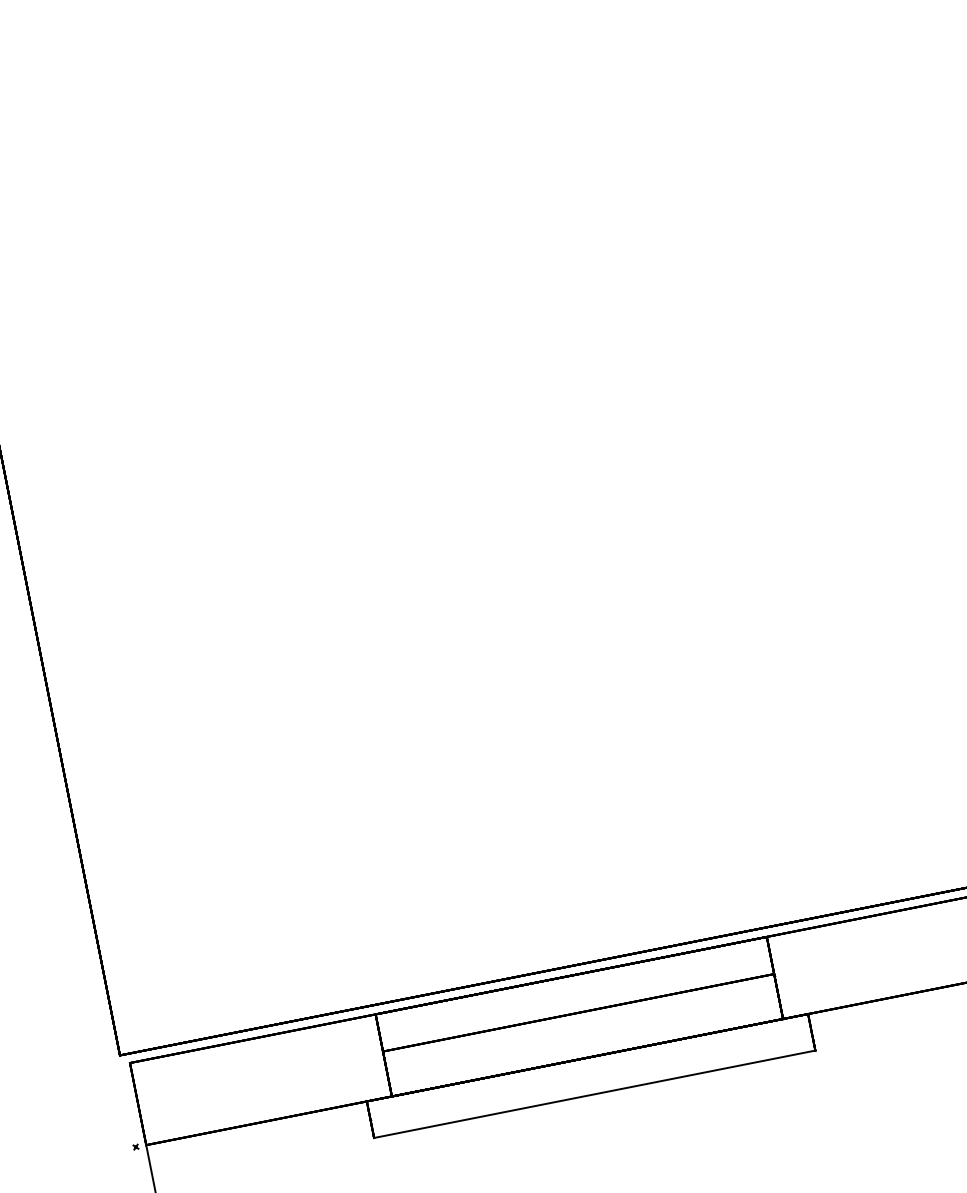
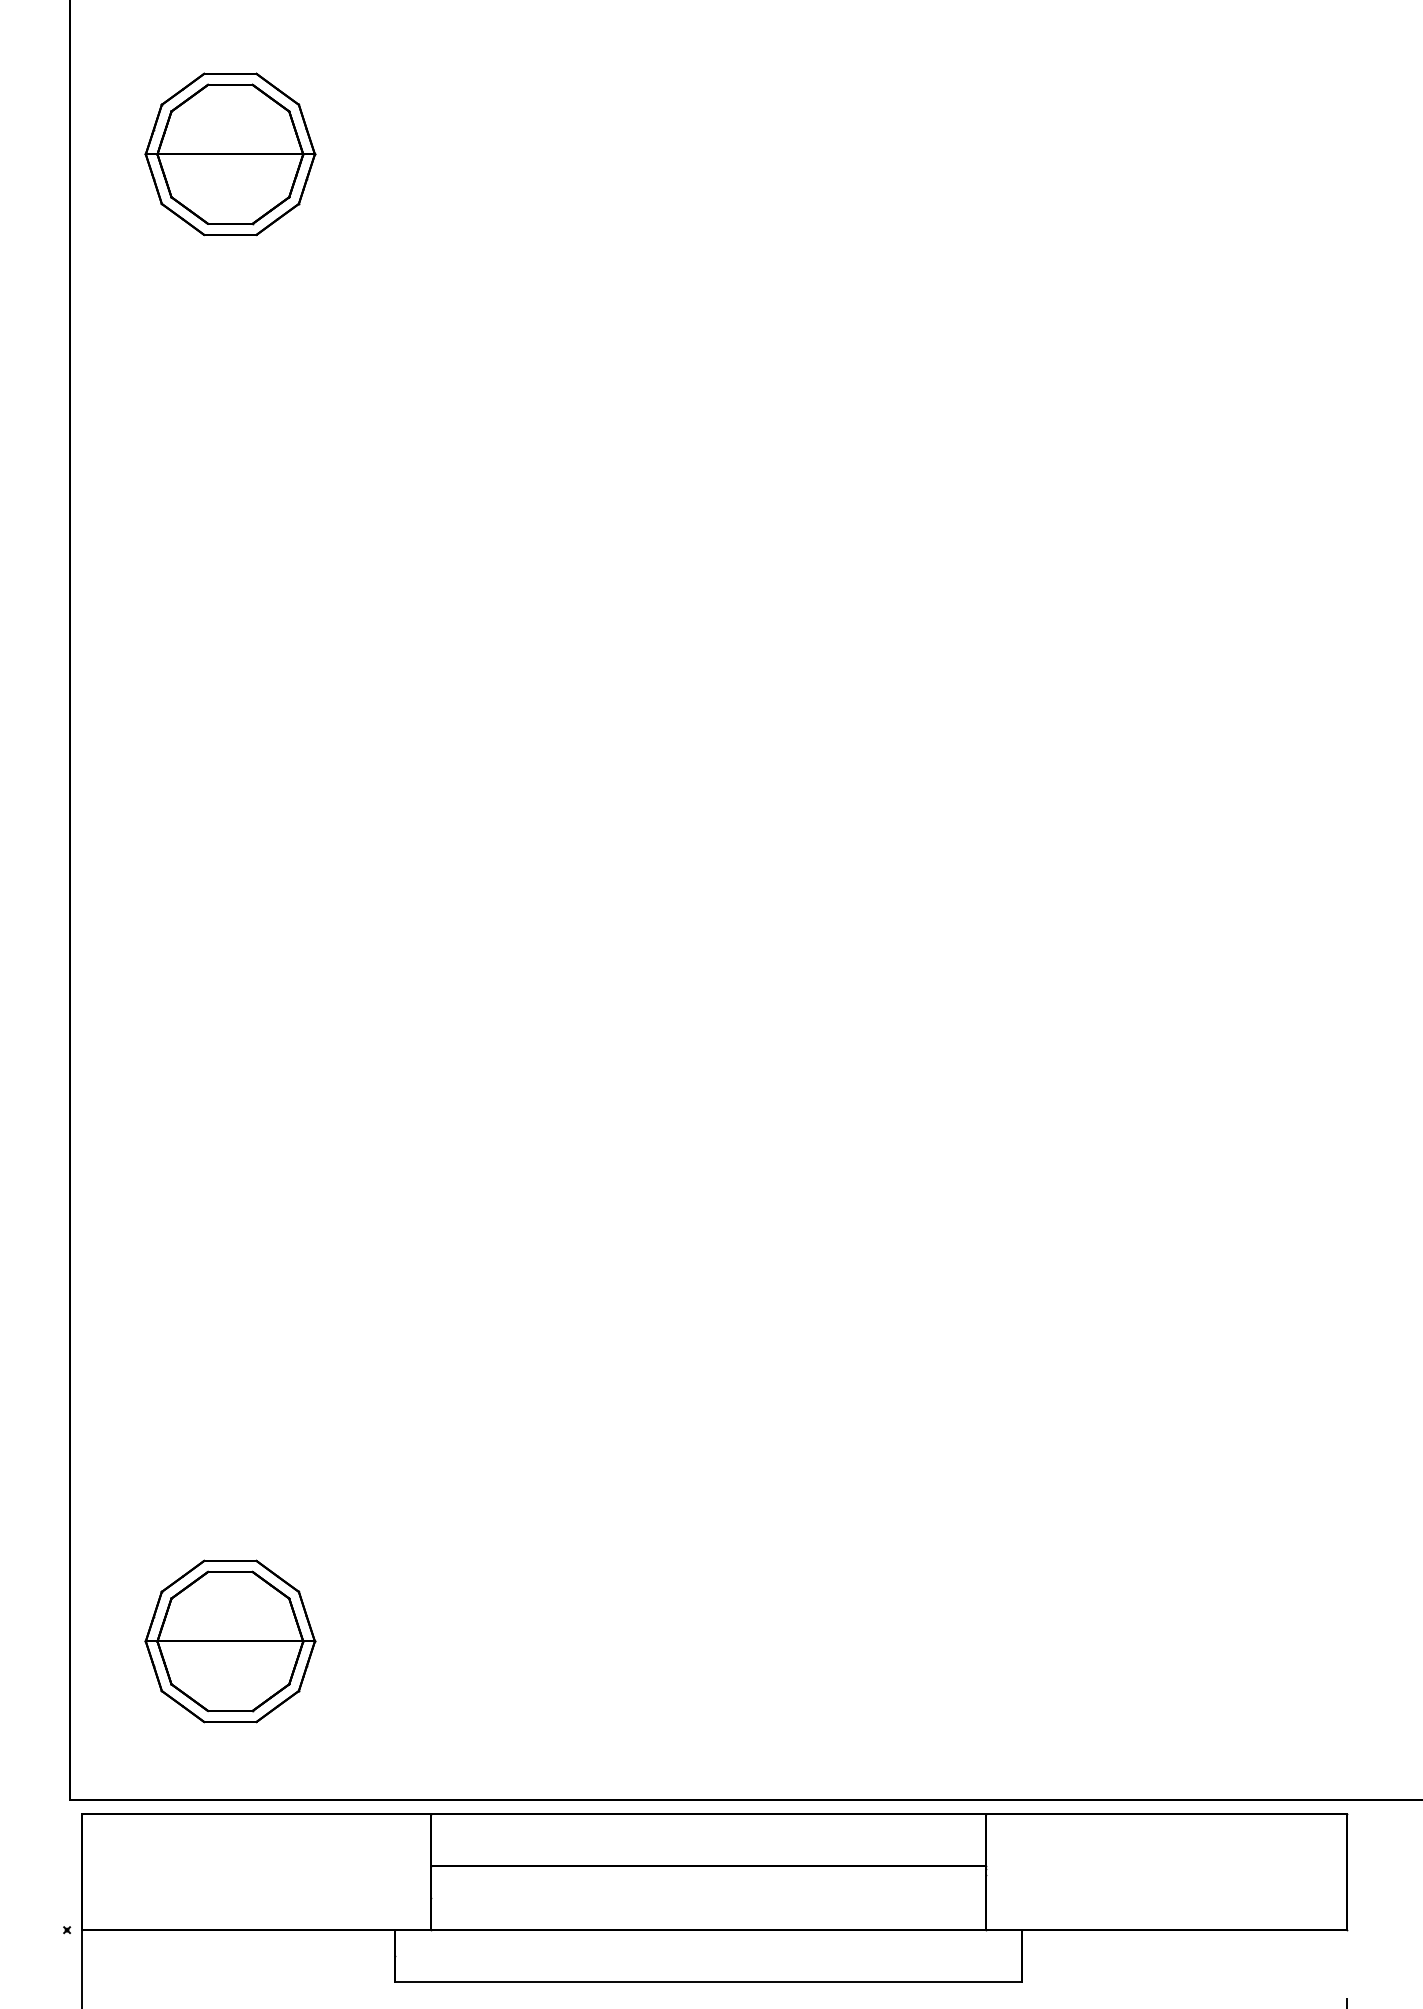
part: (210, 921) -> (230, 1641), added

